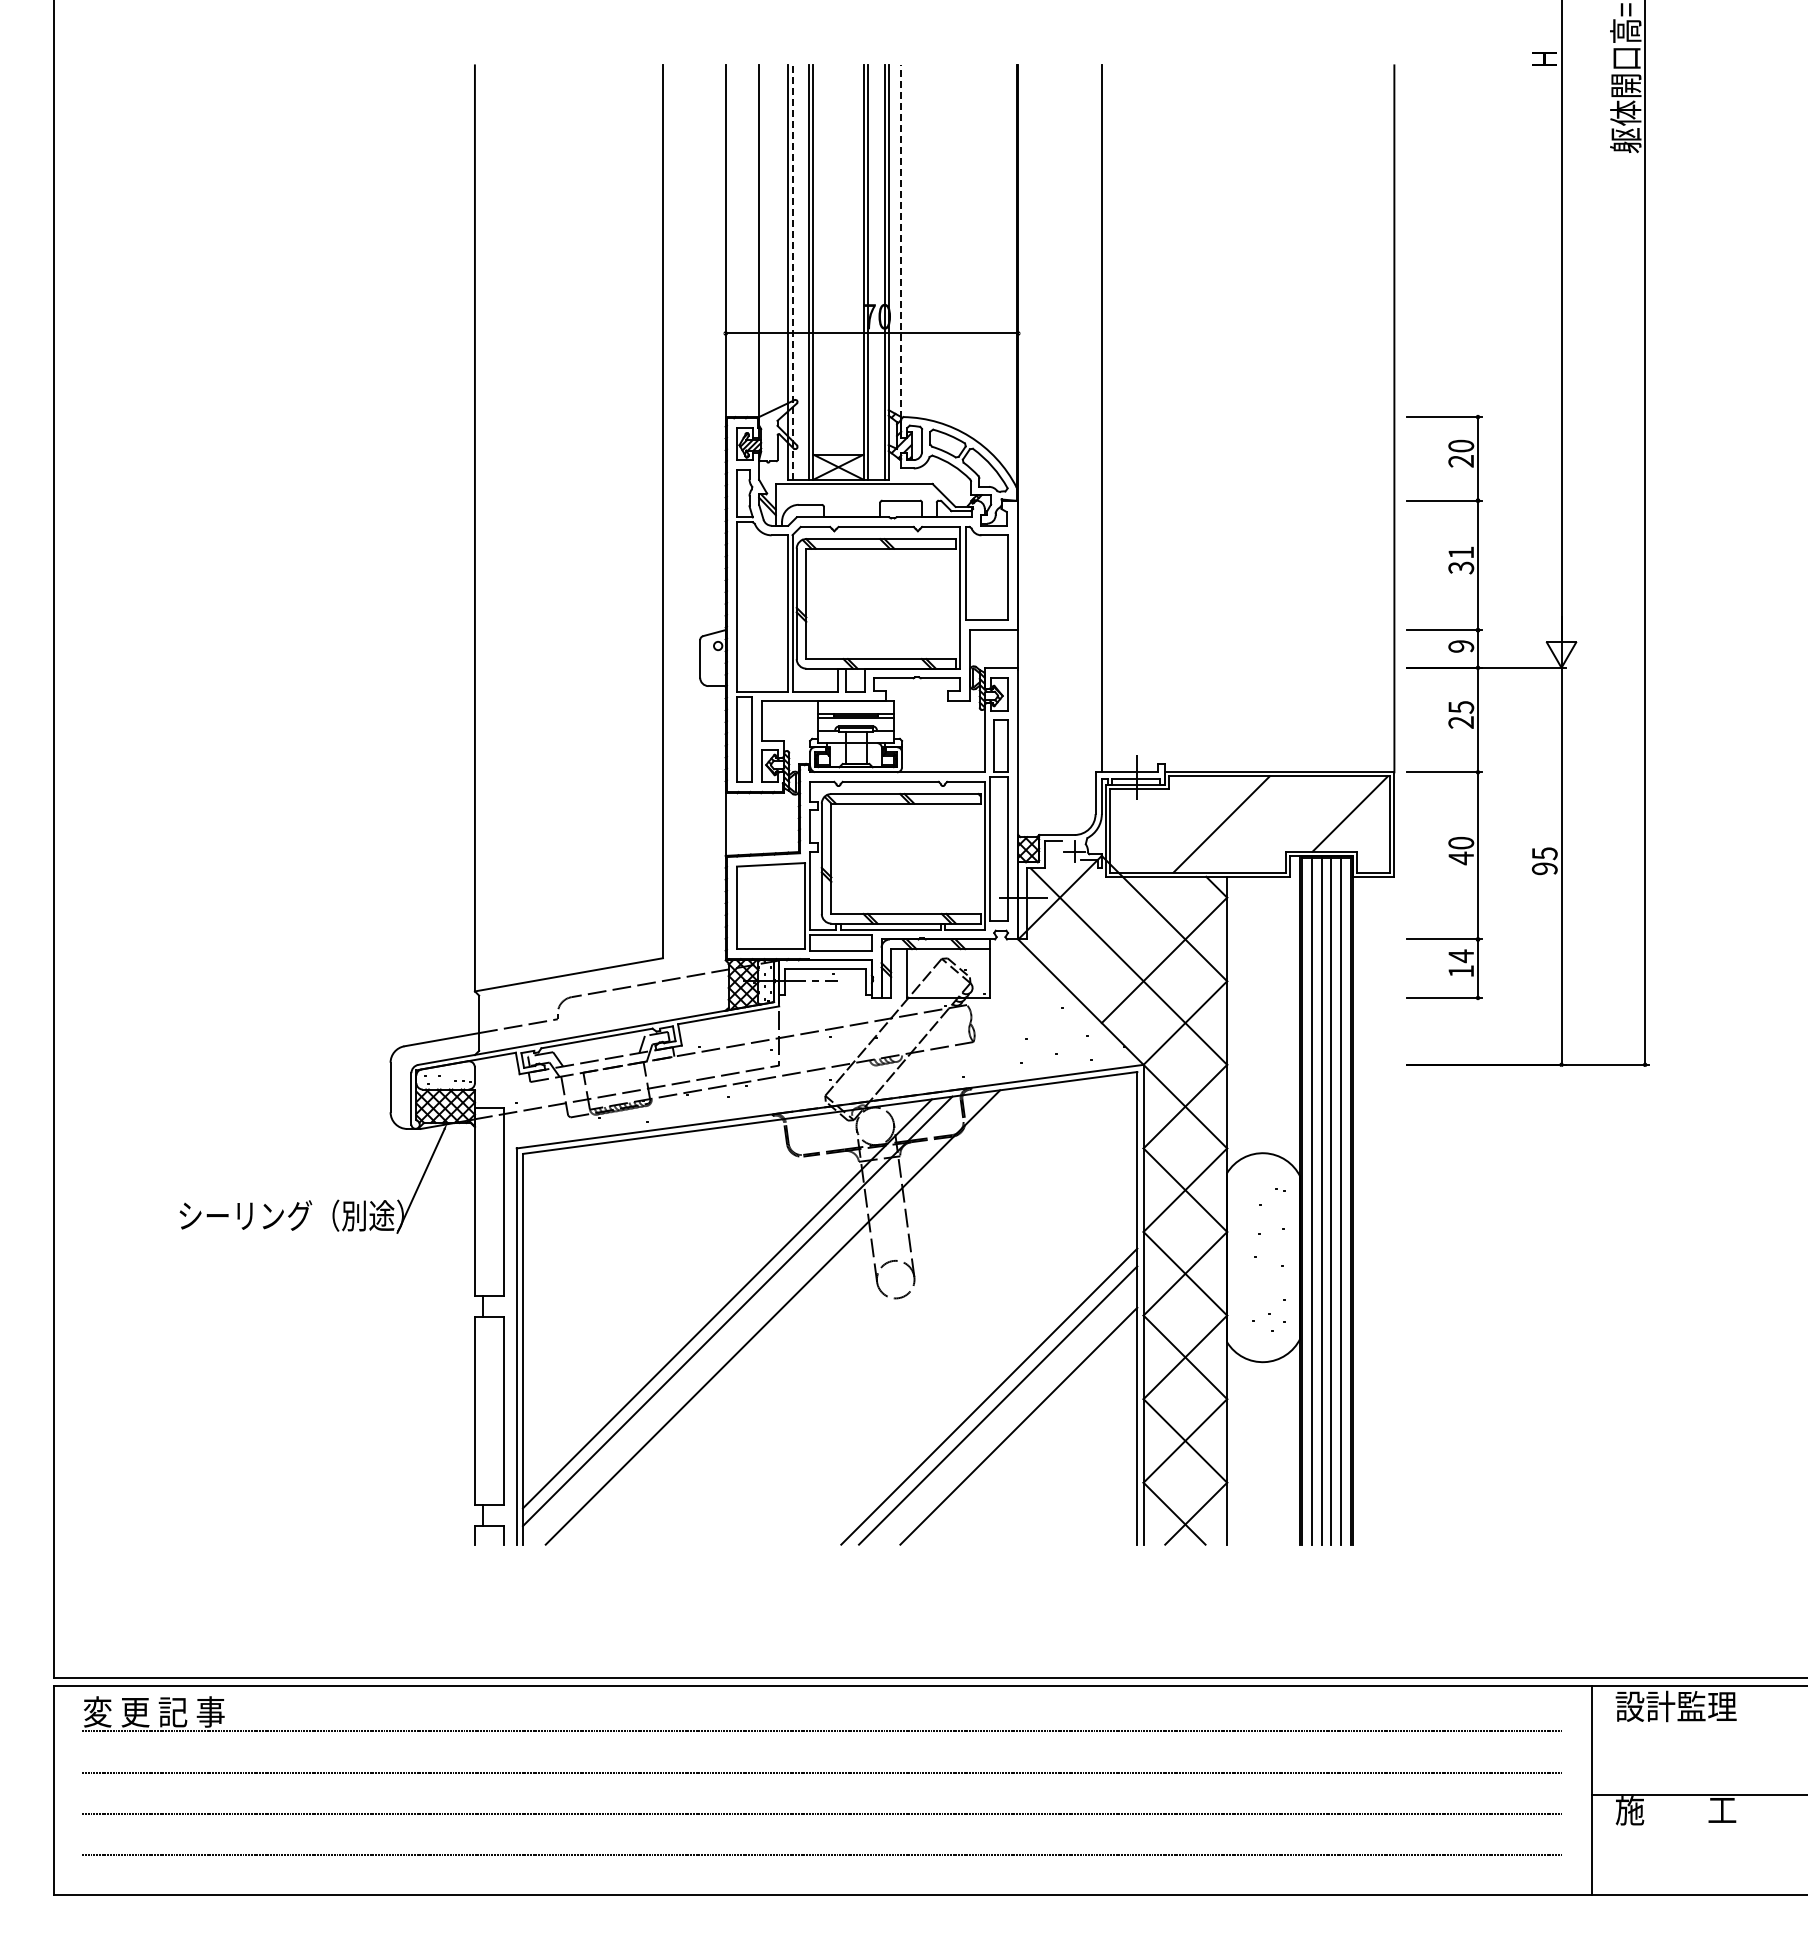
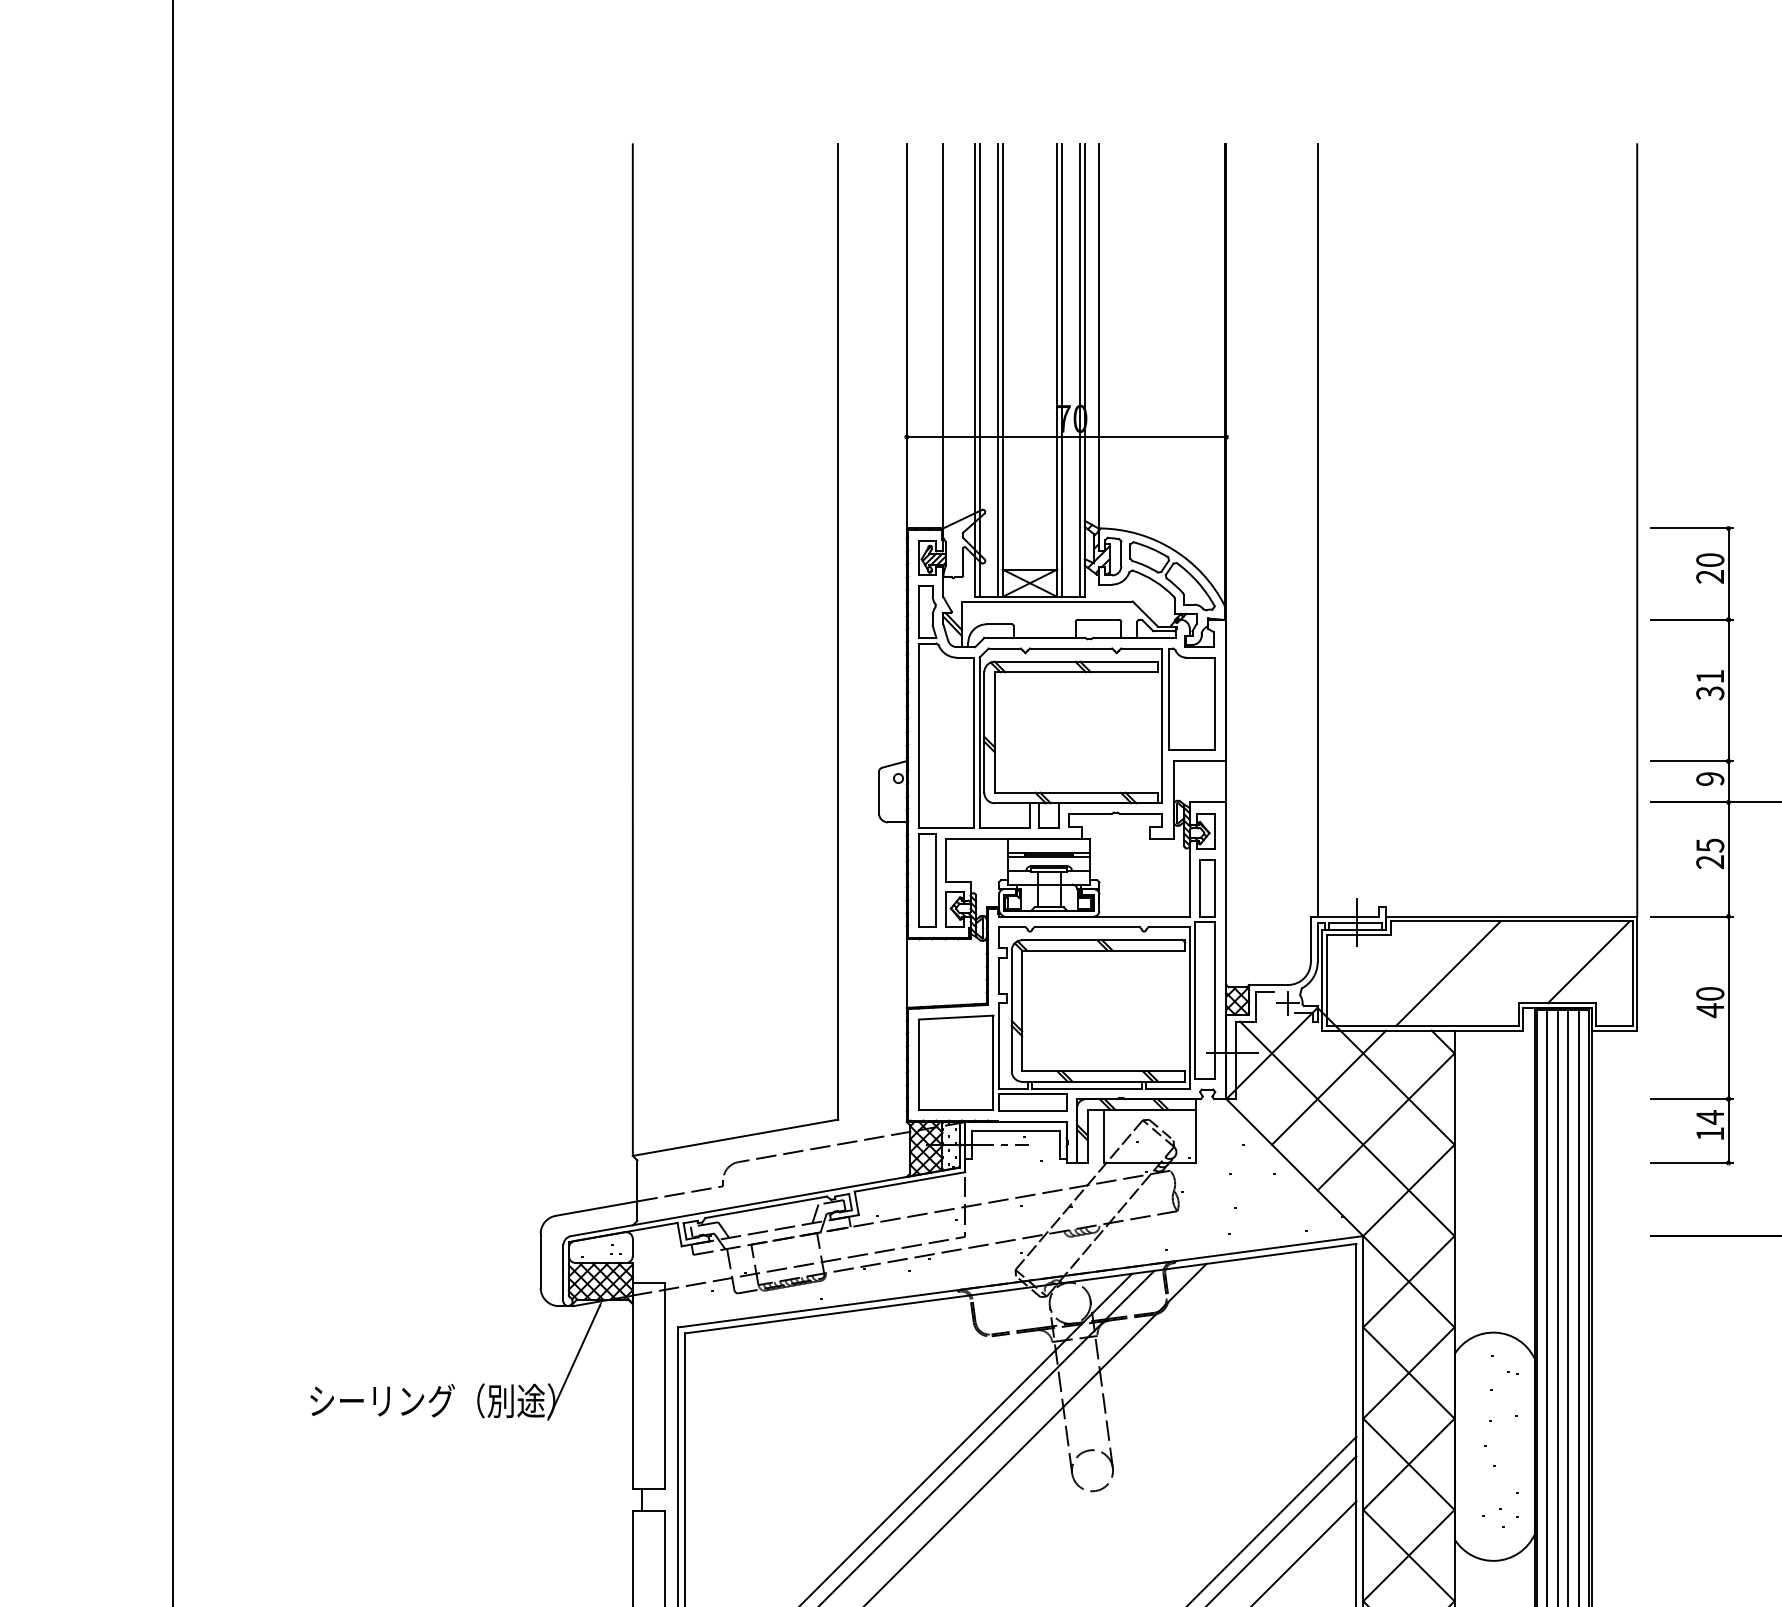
line: (901, 241) -> (1098, 336), dashed -> solid
line: (792, 272) -> (979, 370), dashed -> solid
line: (1112, 928) -> (1329, 1087), added

